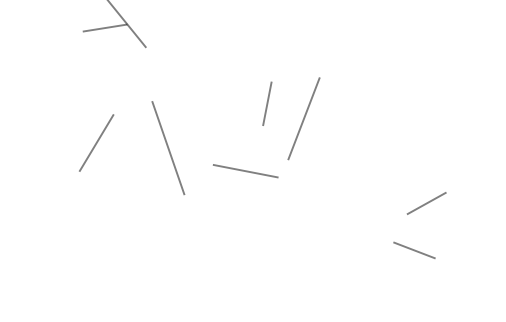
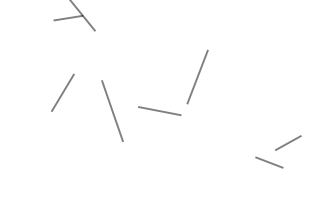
line: (266, 104) -> (173, 67), removed
line: (168, 147) -> (112, 110), moved
line: (426, 202) -> (288, 142), moved

